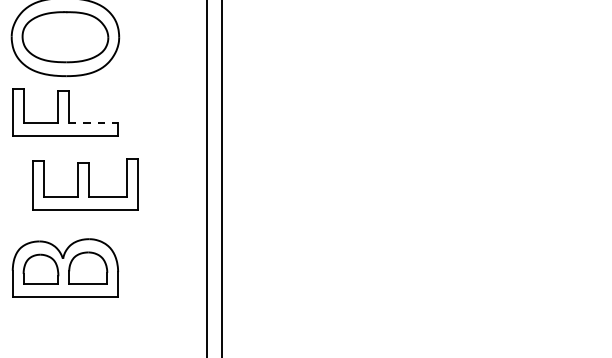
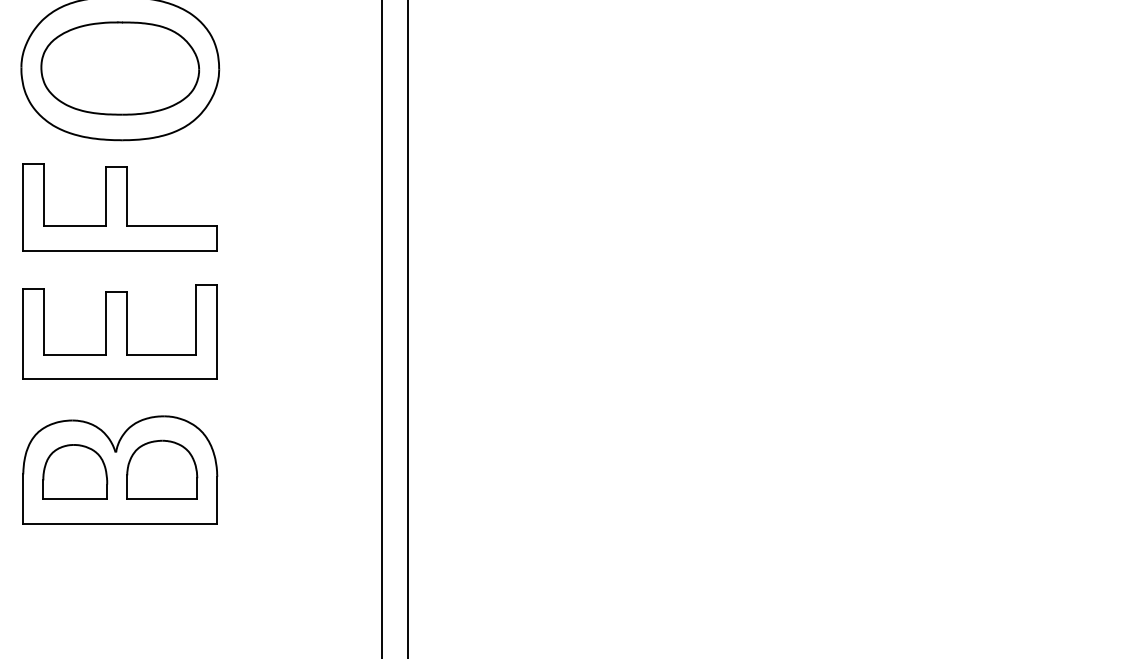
line: (94, 122) -> (173, 225), dashed -> solid
part: (85, 184) -> (120, 332), moved
part: (64, 267) -> (118, 468), moved

